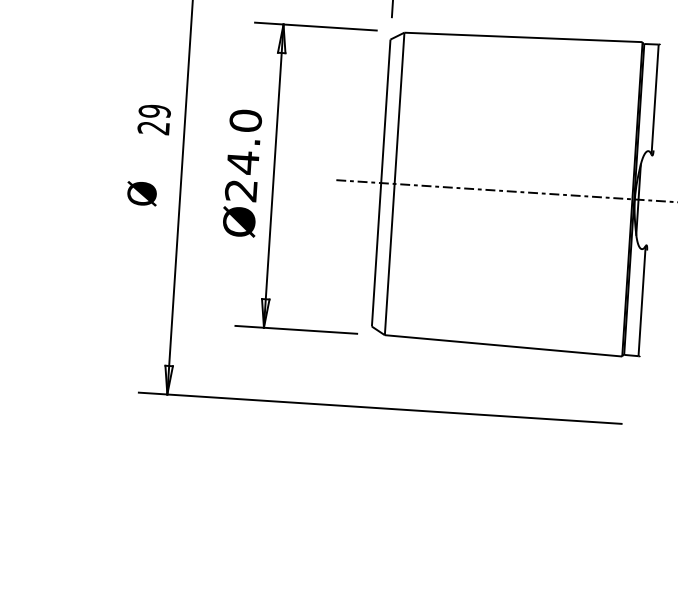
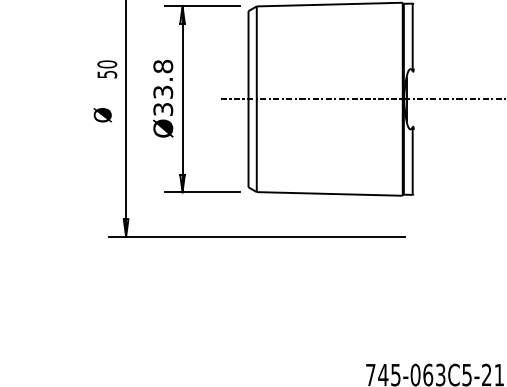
text: (154, 119) -> (107, 69), 29 -> 50
text: (243, 154) -> (163, 87), Ø24.0 -> Ø33.8

